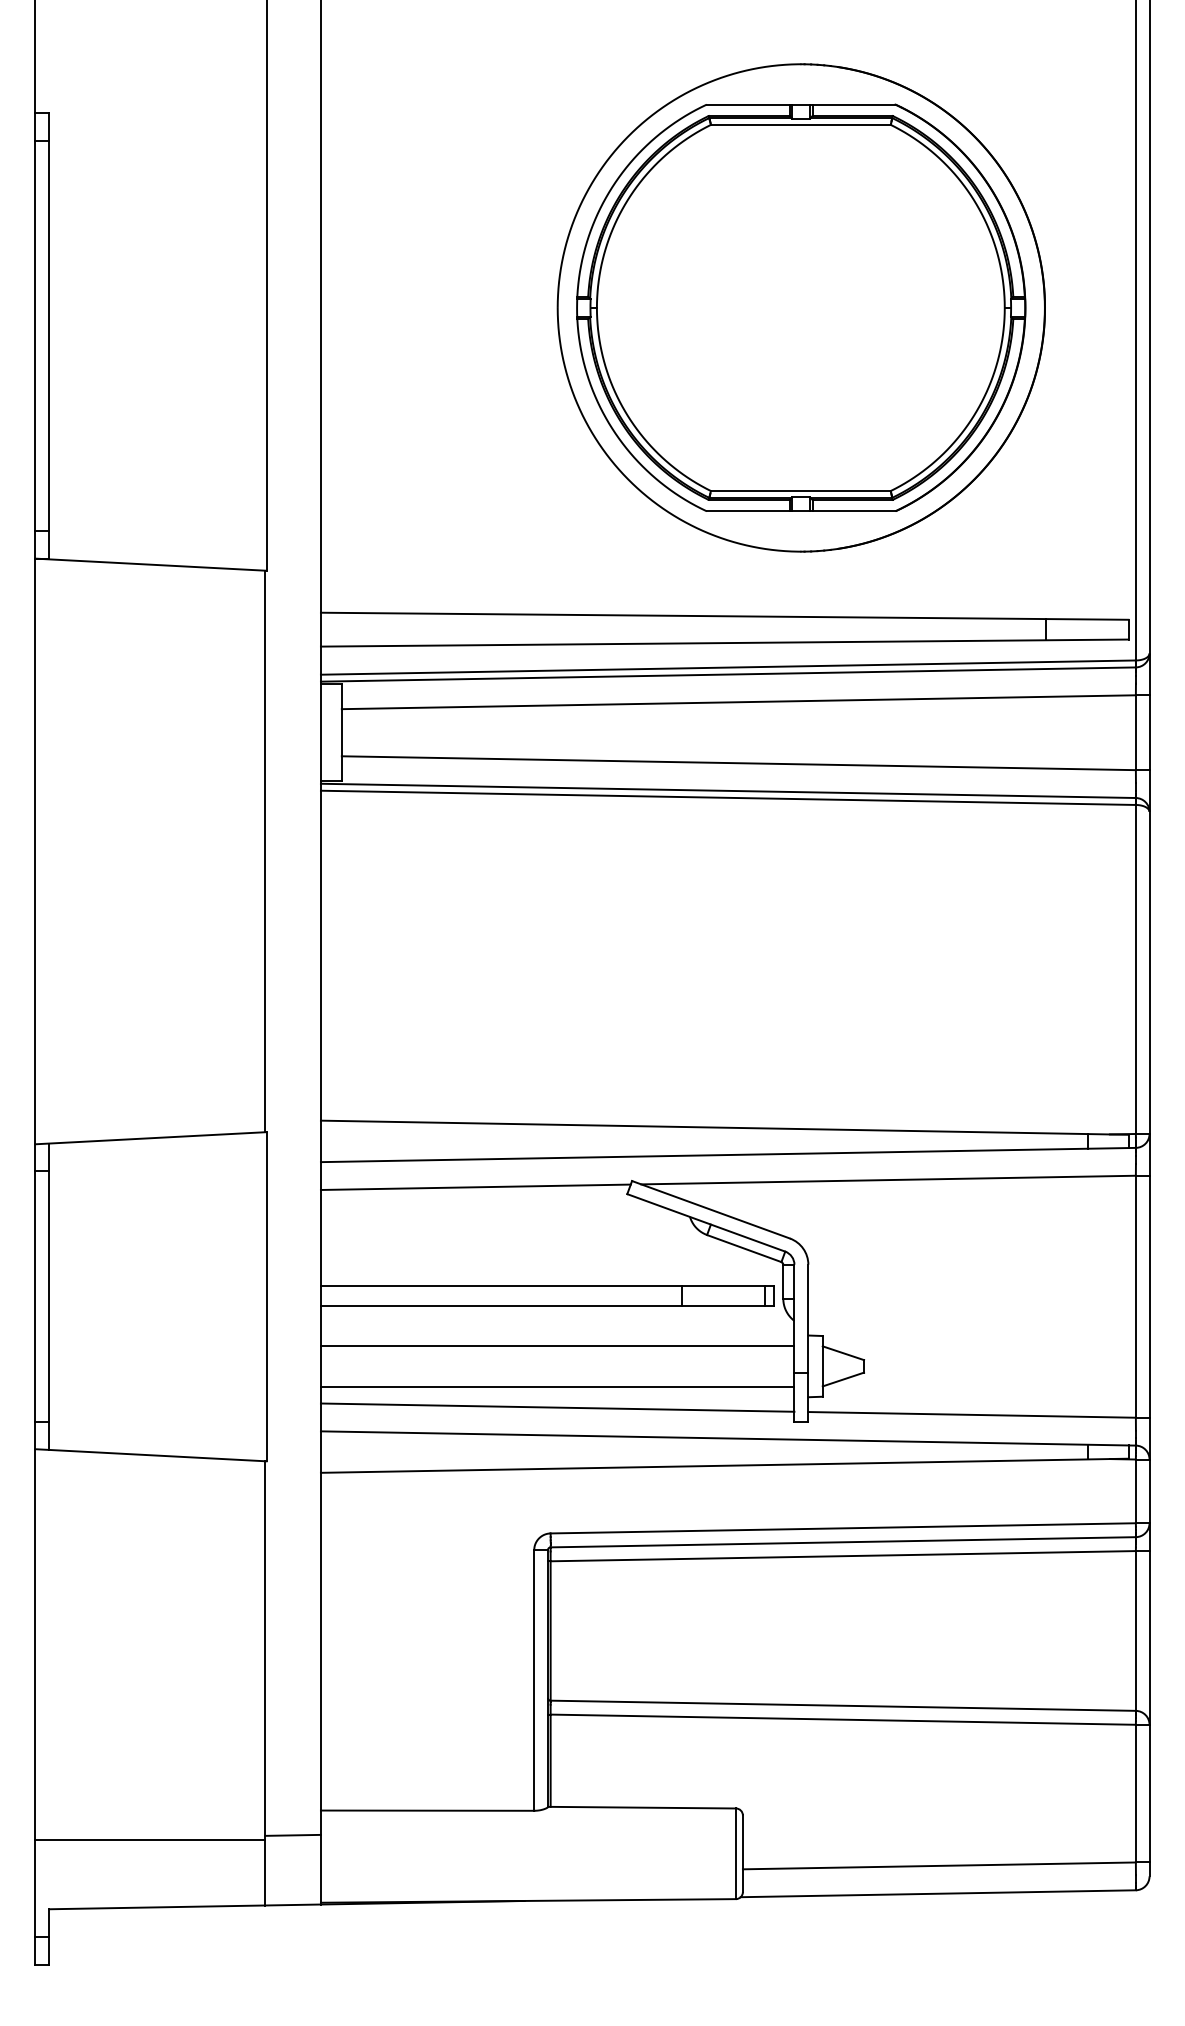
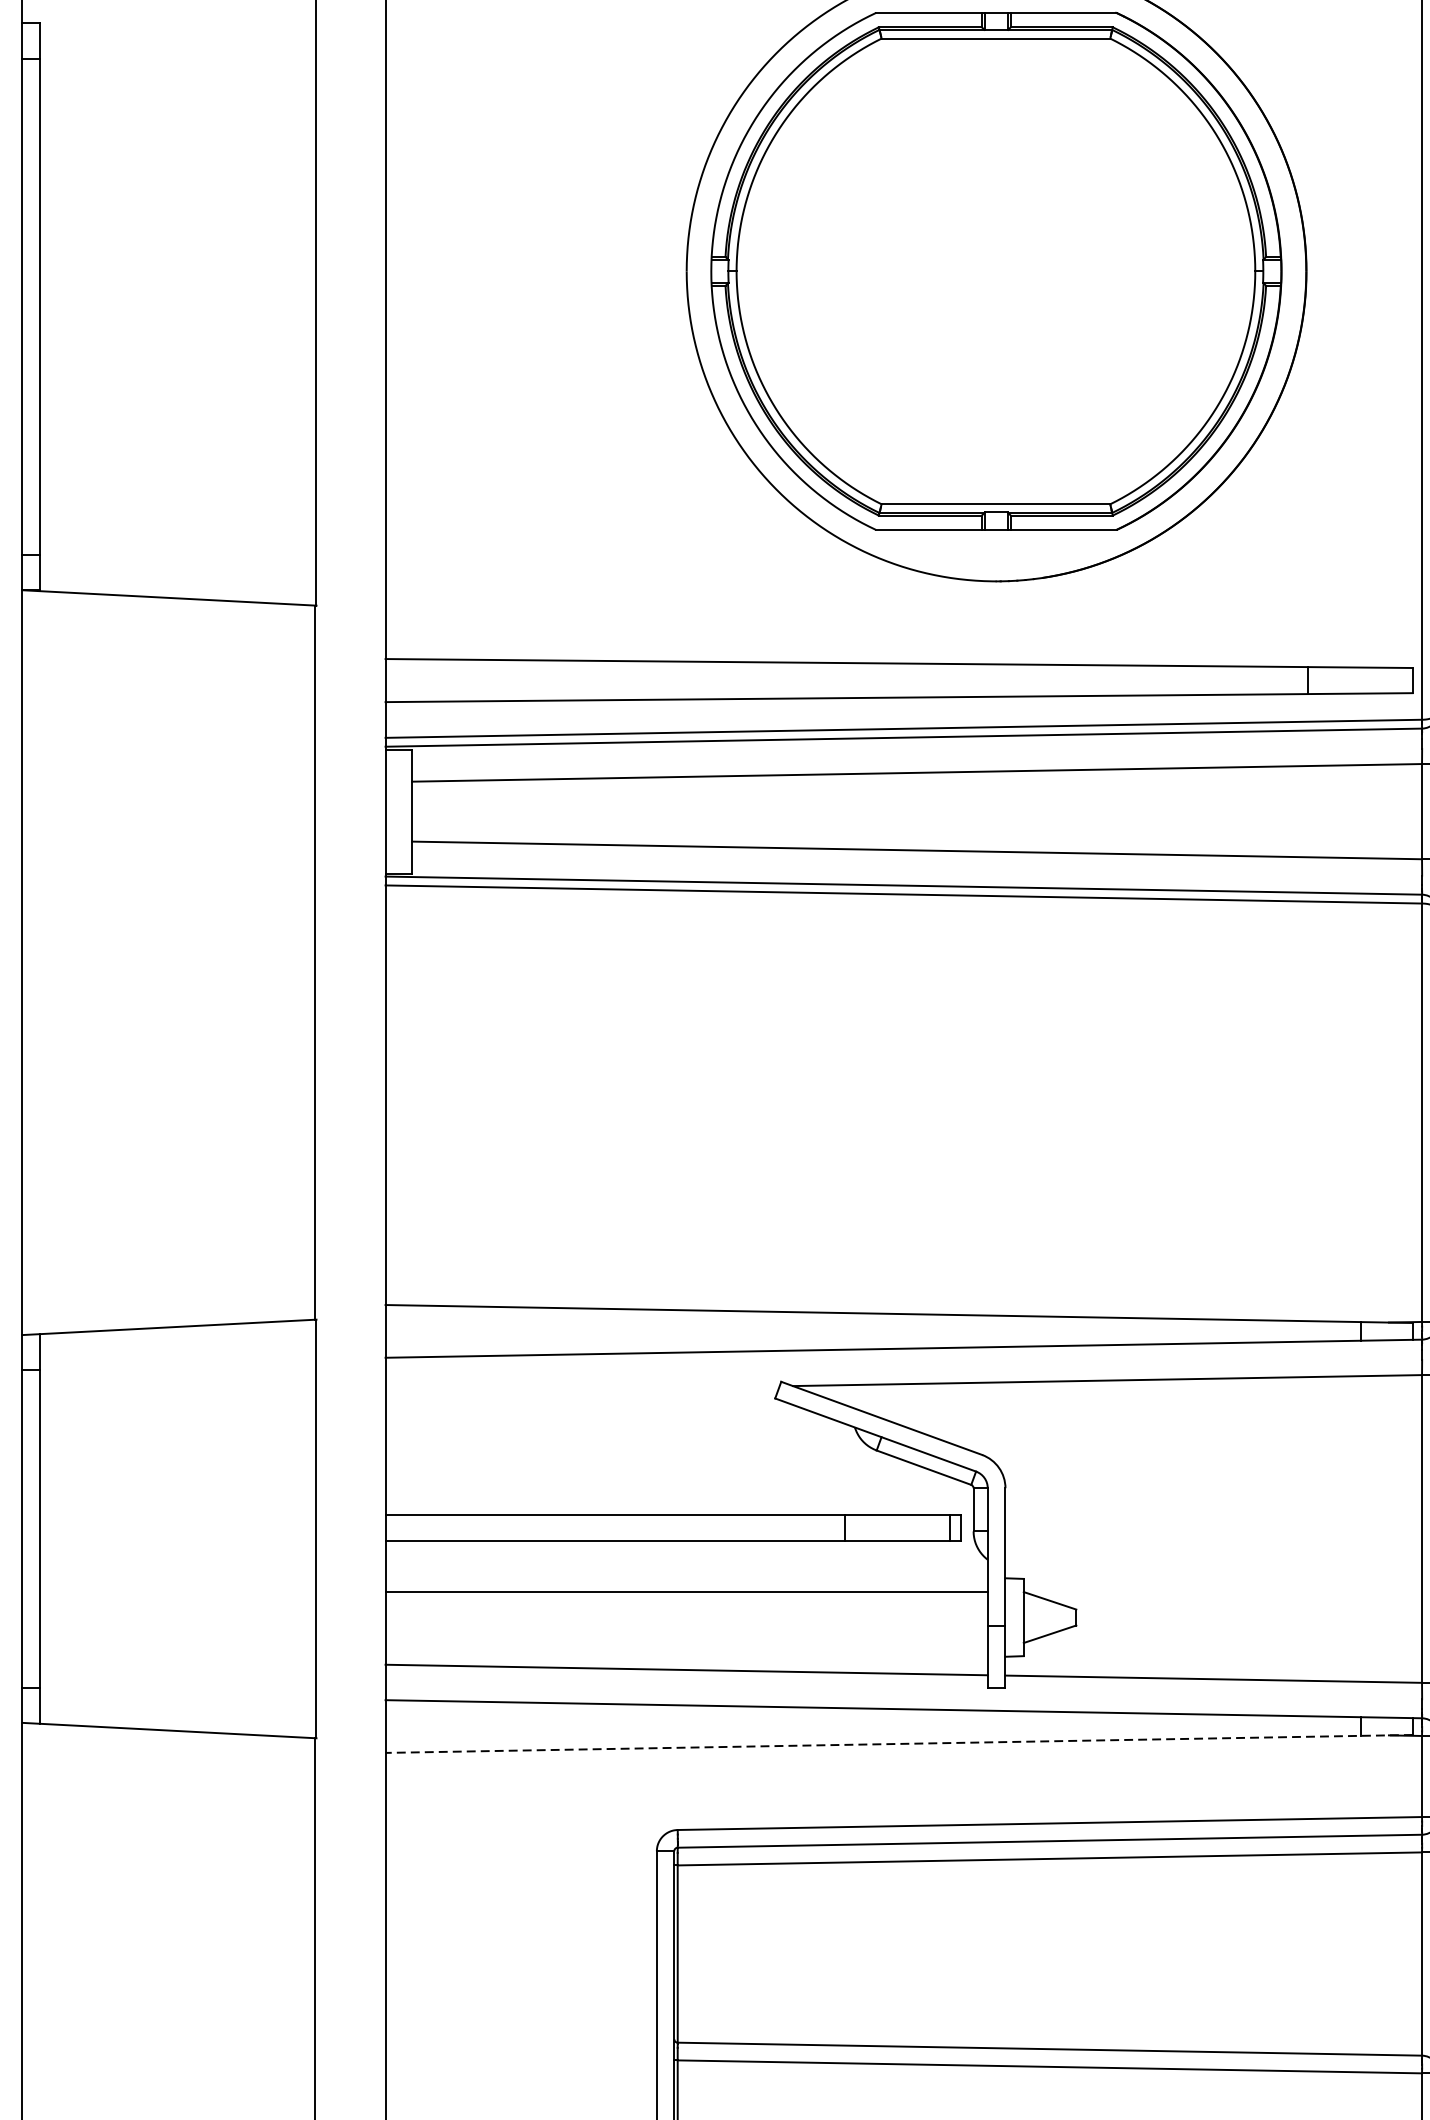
line: (475, 1186) -> (582, 1388), removed
line: (557, 1386) -> (686, 1643), removed
line: (724, 1465) -> (898, 1743), solid -> dashed

